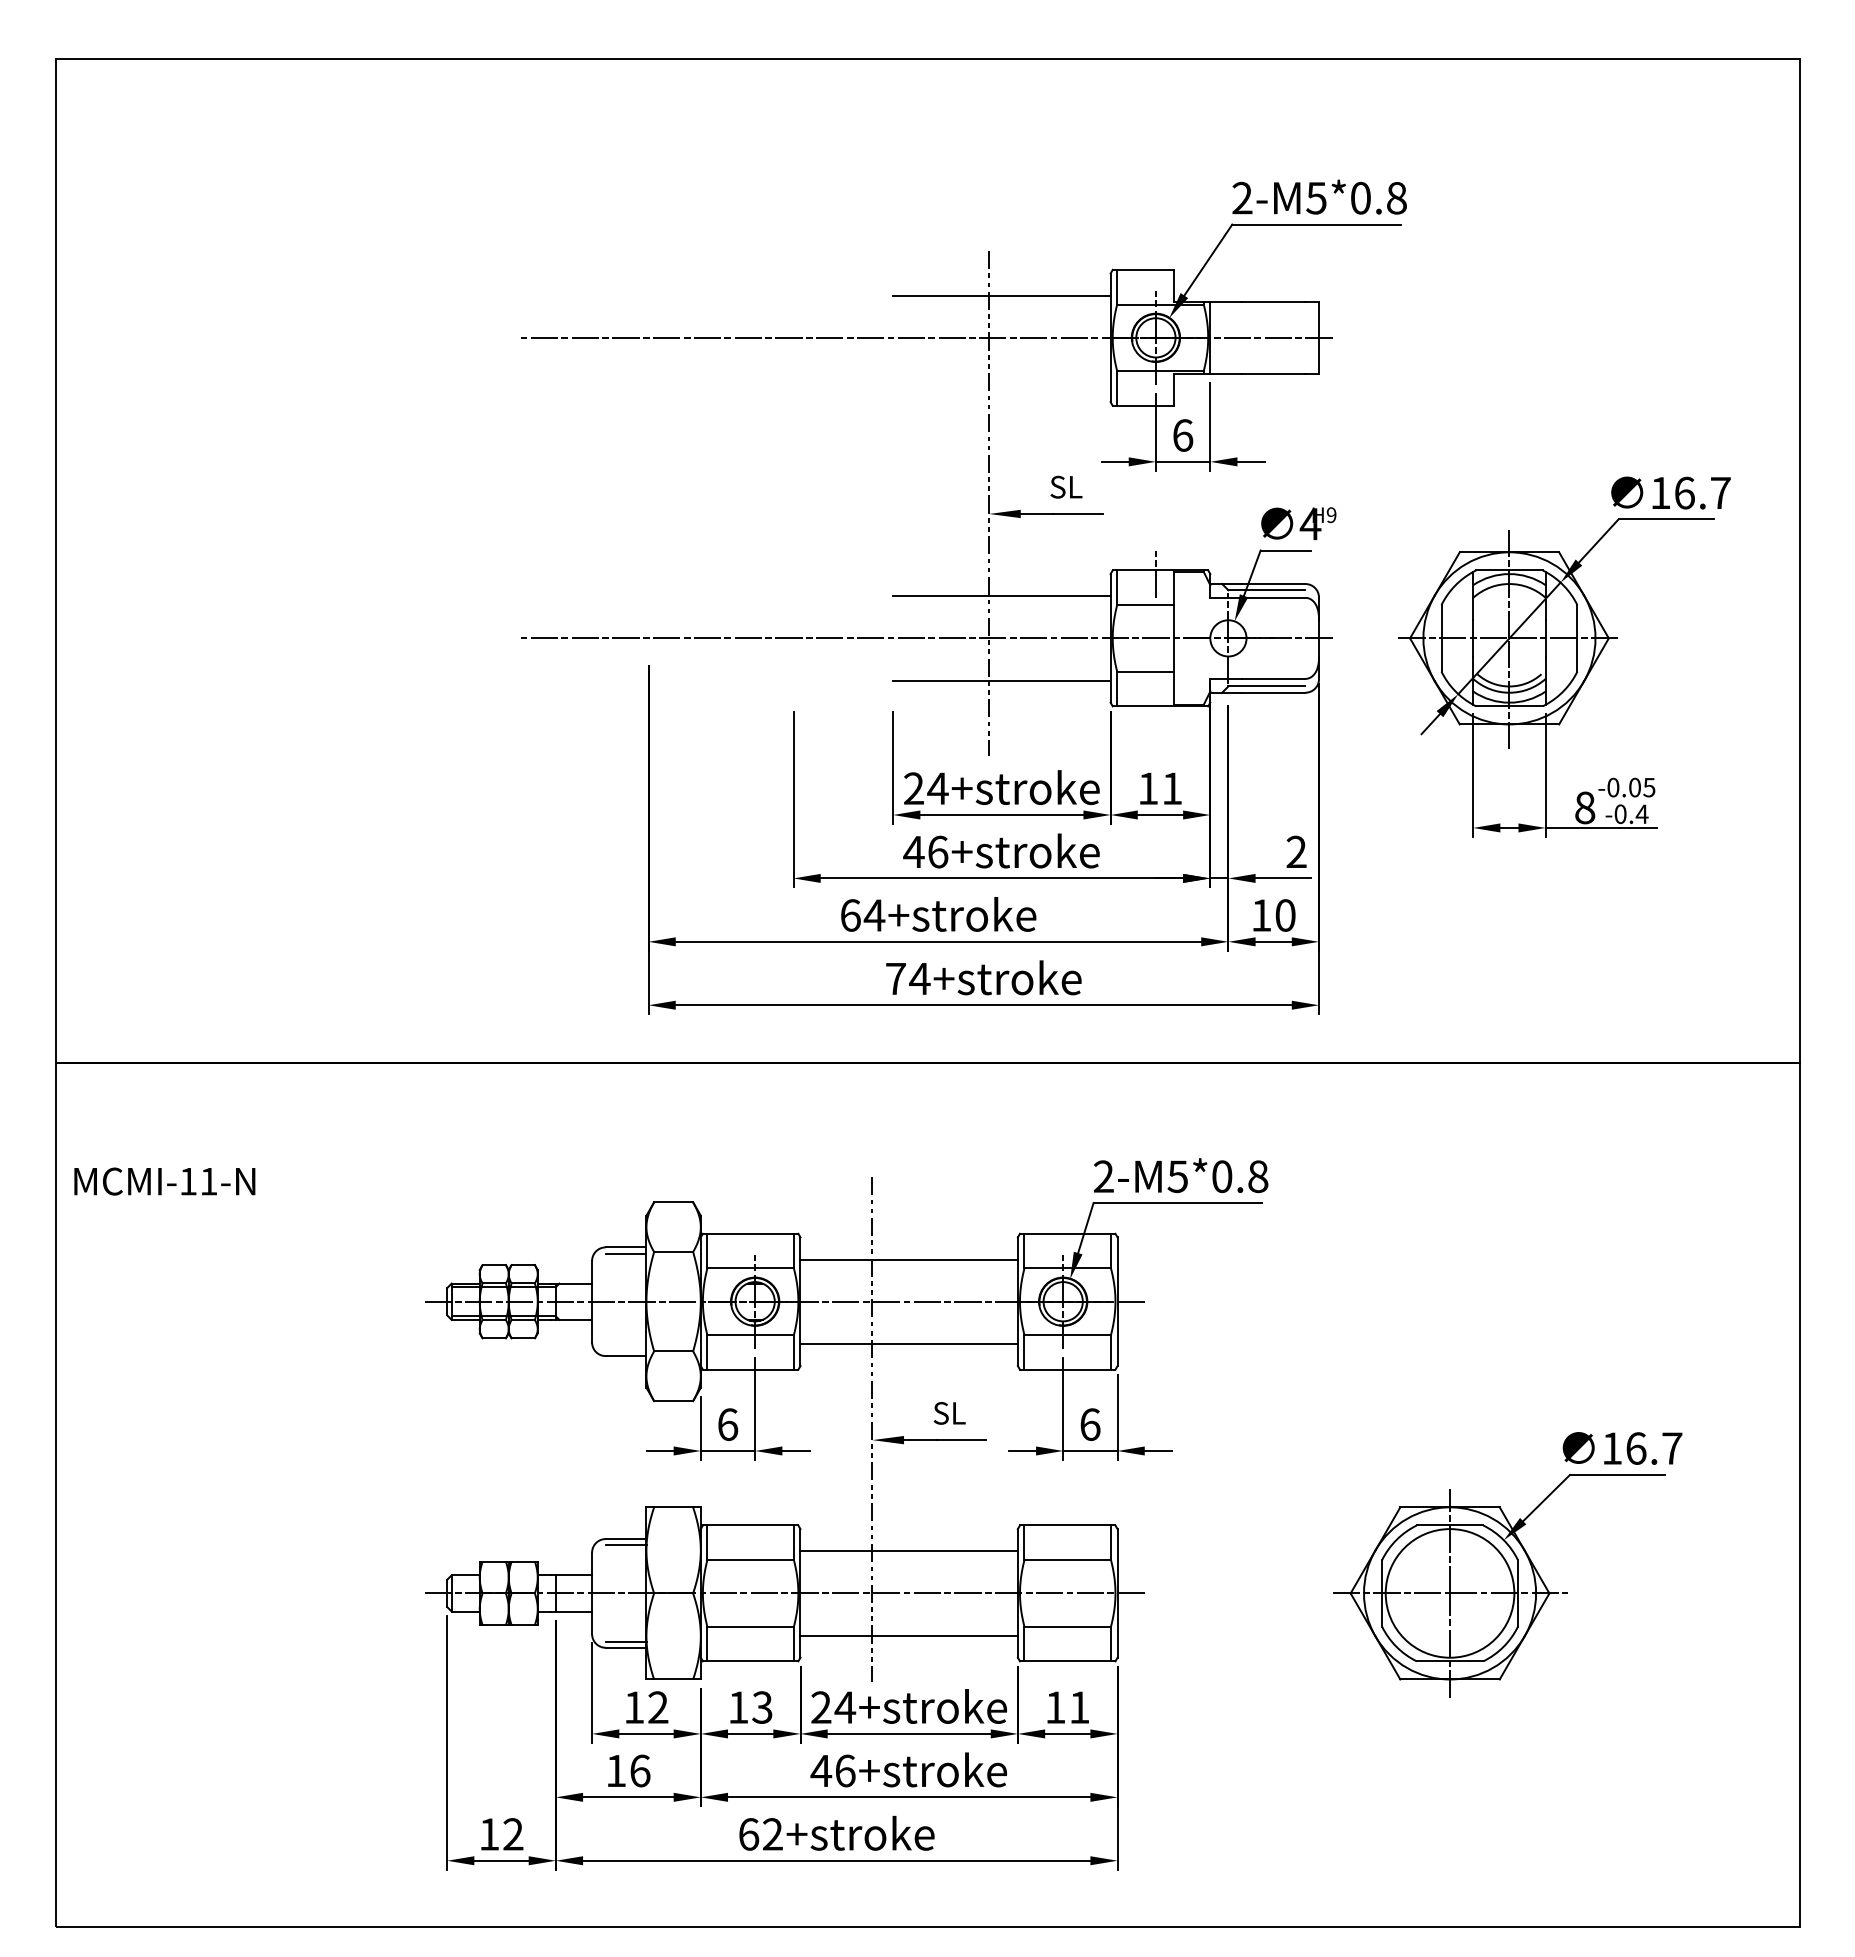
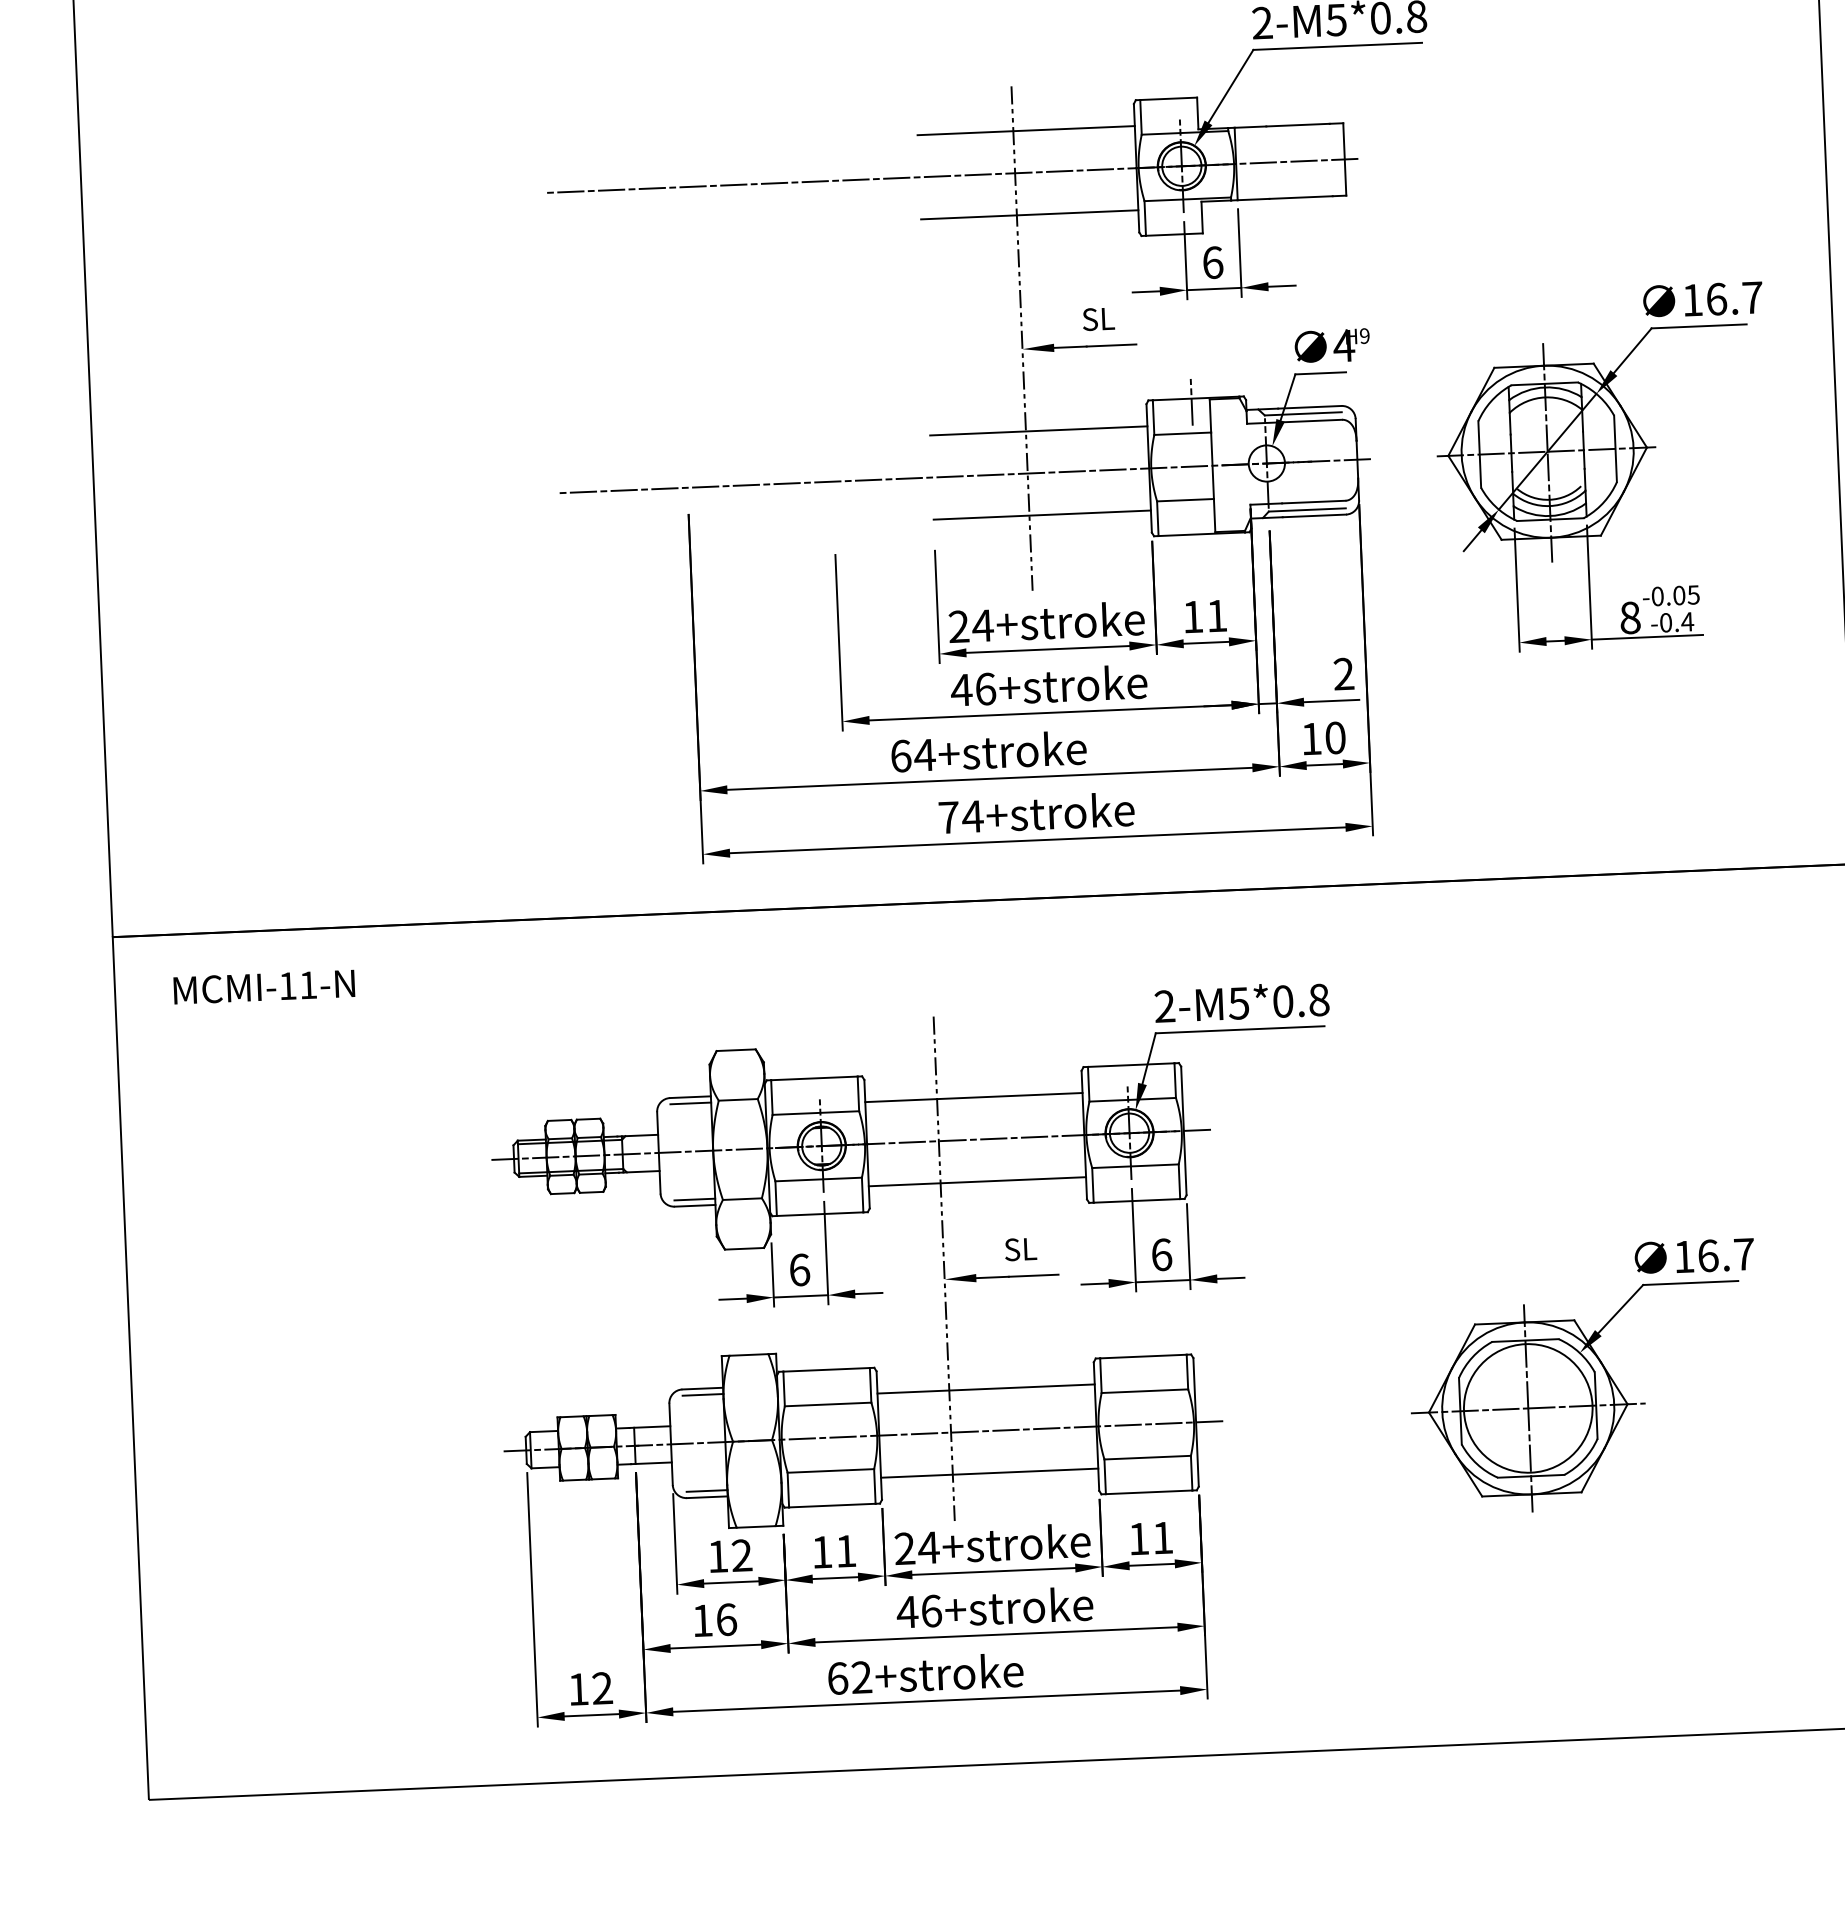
line: (1001, 379) -> (1029, 214), added
text: (164, 1181) -> (263, 987), moved
line: (625, 1349) -> (694, 1199), added
text: (762, 1707) -> (846, 1551), 13 -> 11

